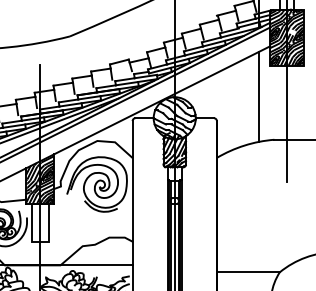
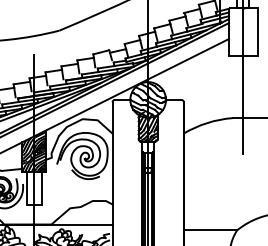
hatch: (287, 37) -> (243, 31), removed
line: (258, 96) -> (219, 81), removed

